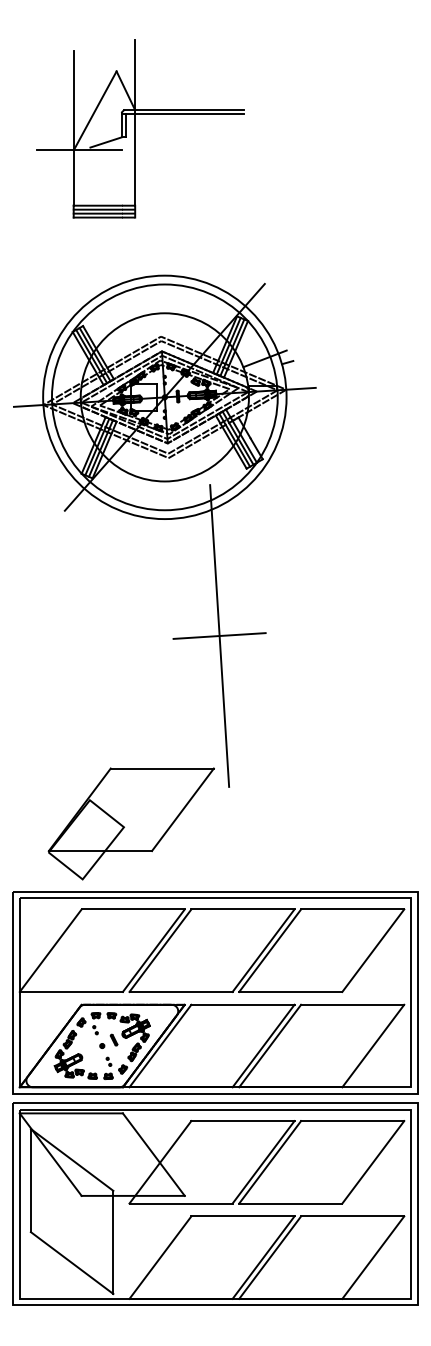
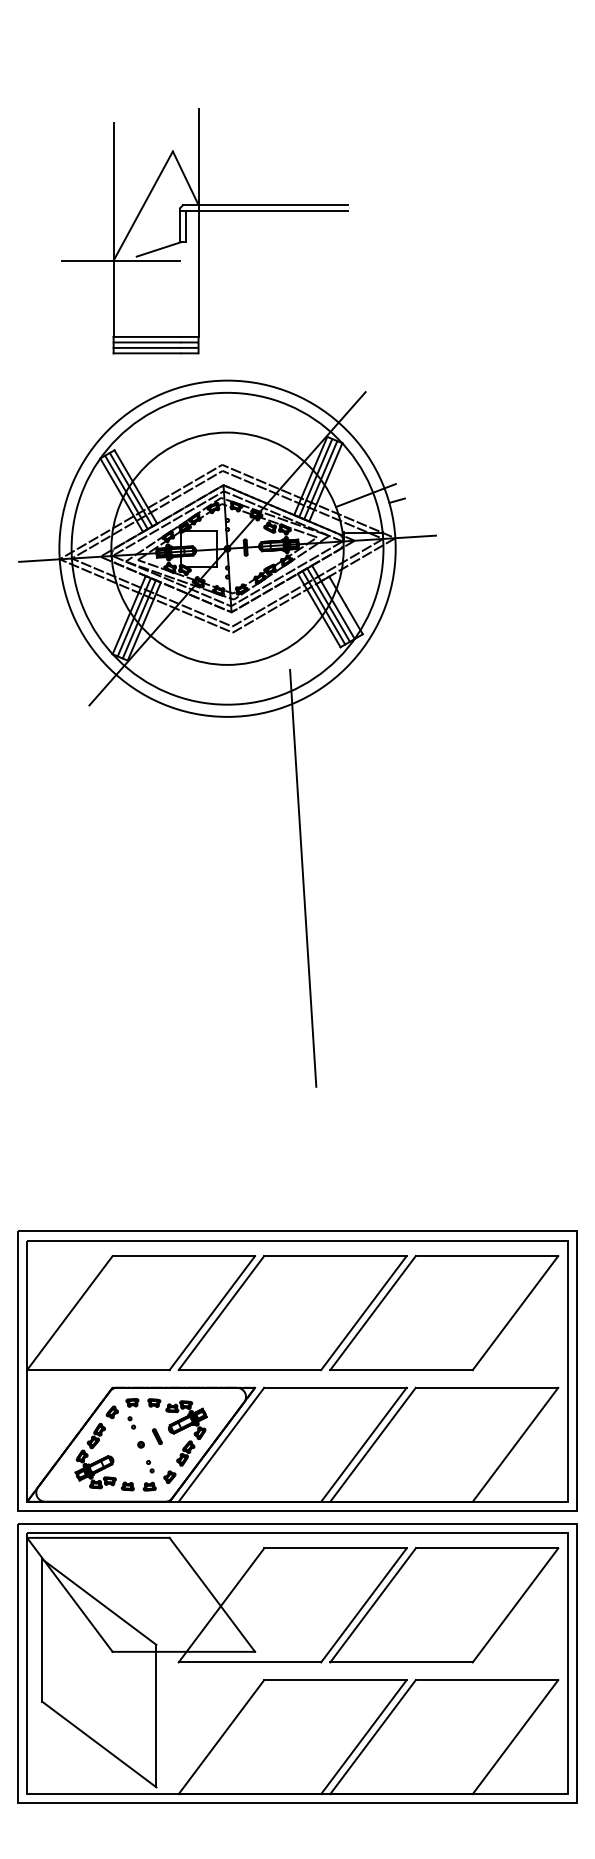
part: (139, 129) -> (204, 231), moved
line: (219, 636) -> (302, 878), removed
part: (131, 823) -> (181, 1137), removed

